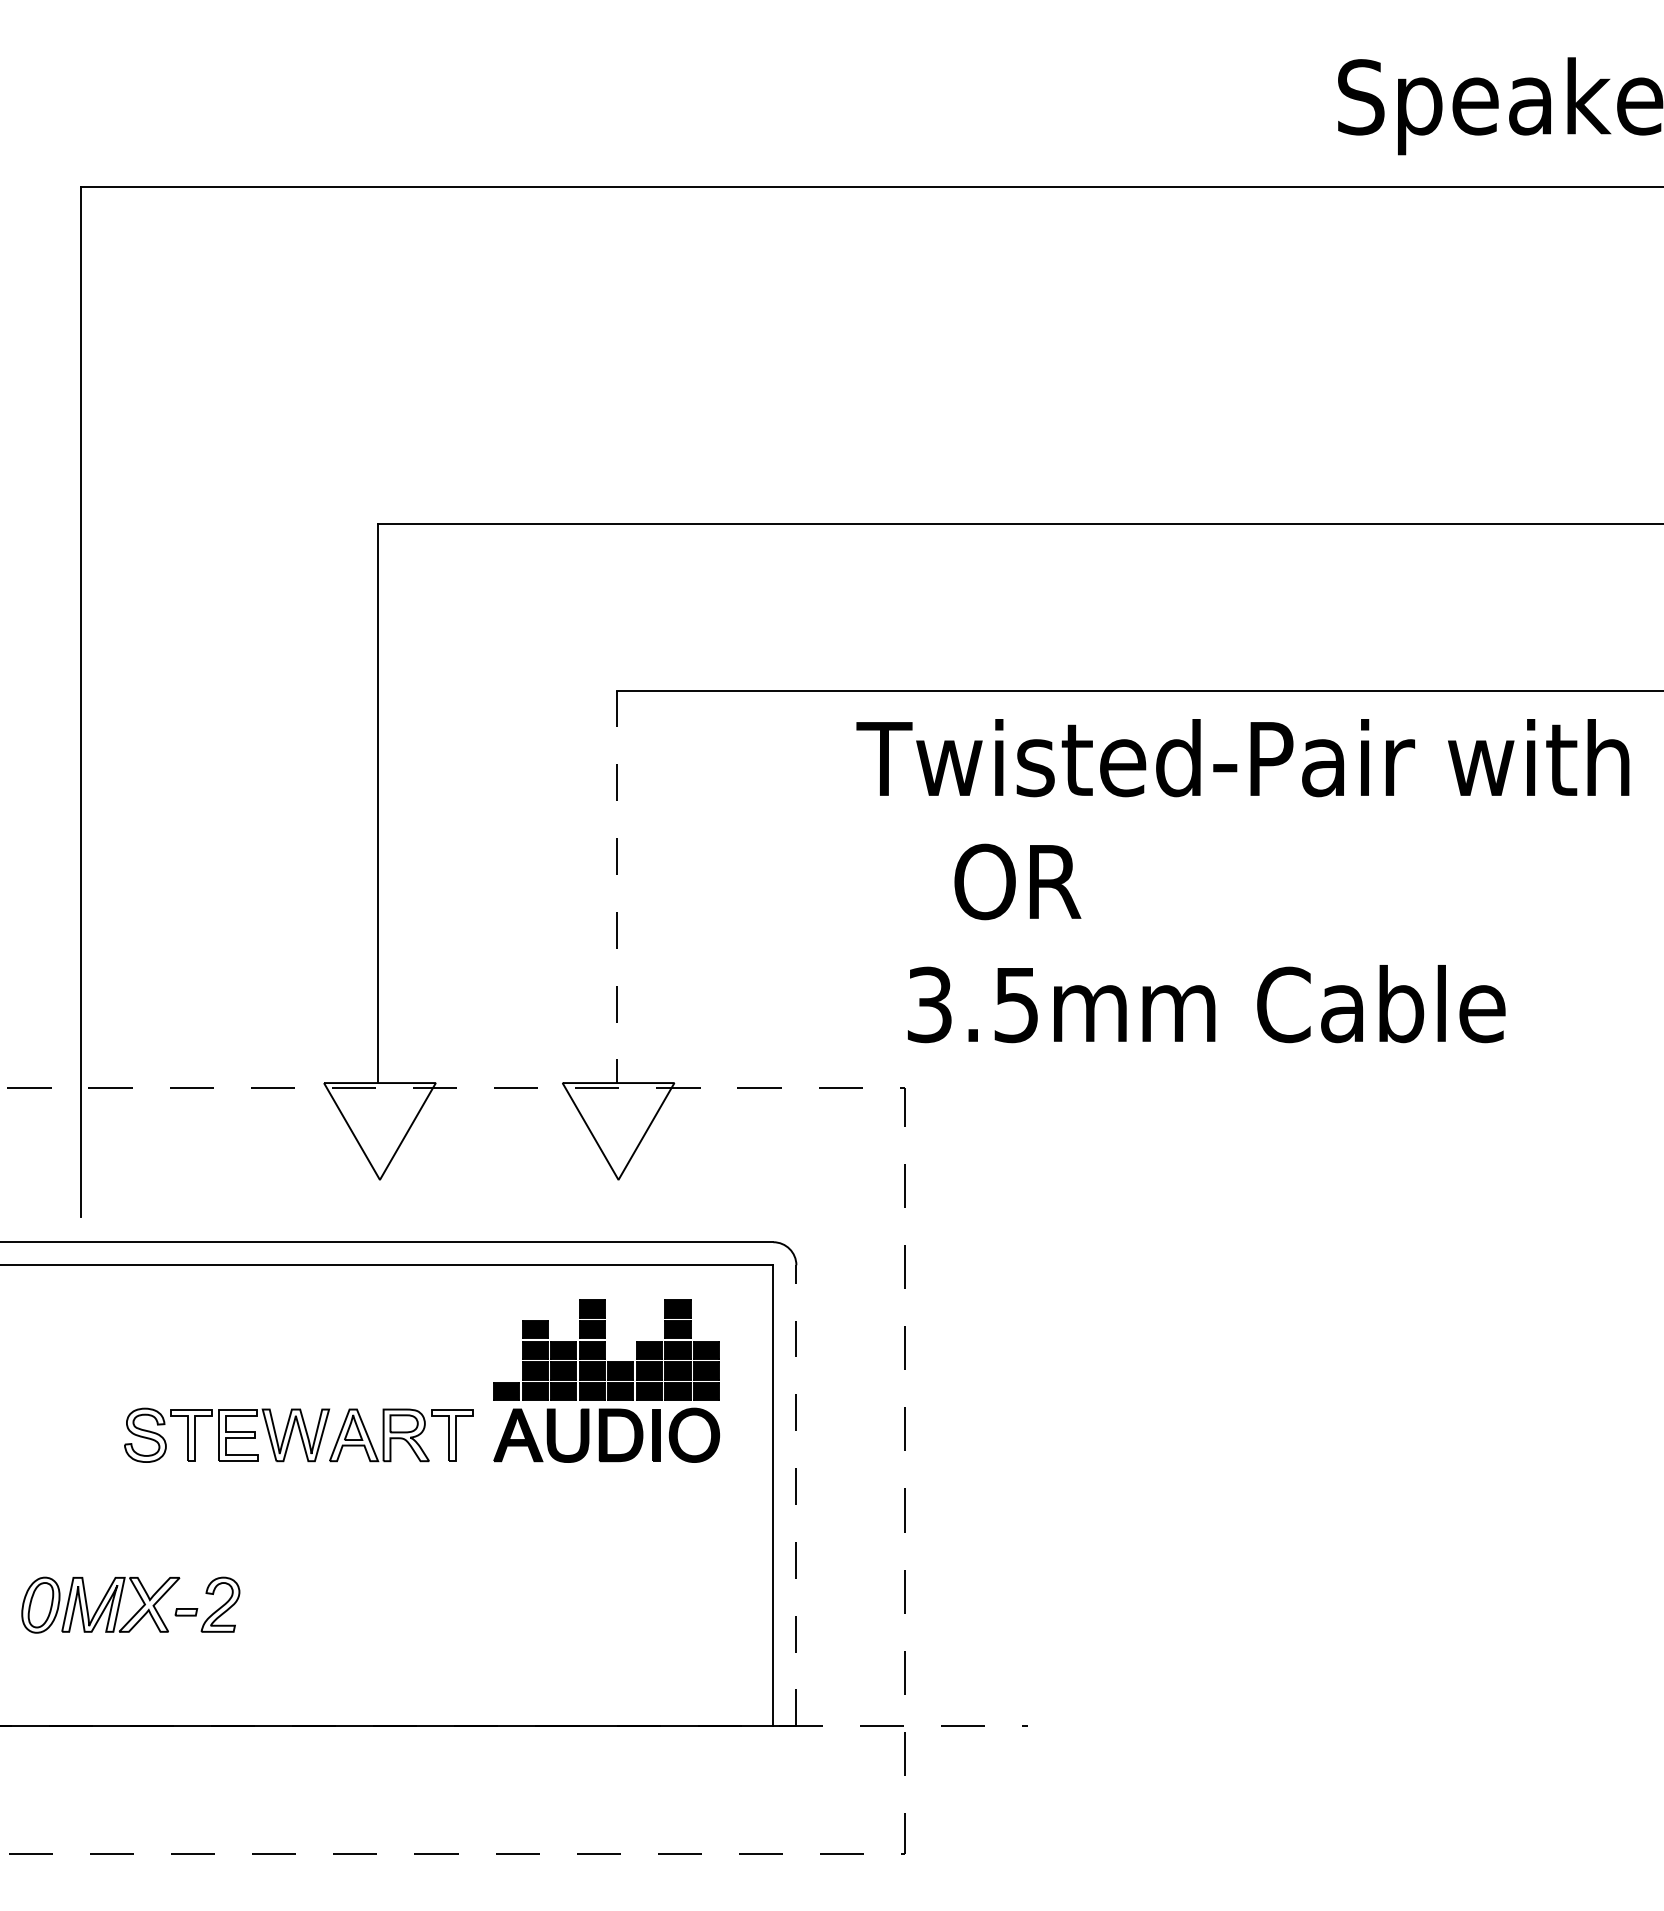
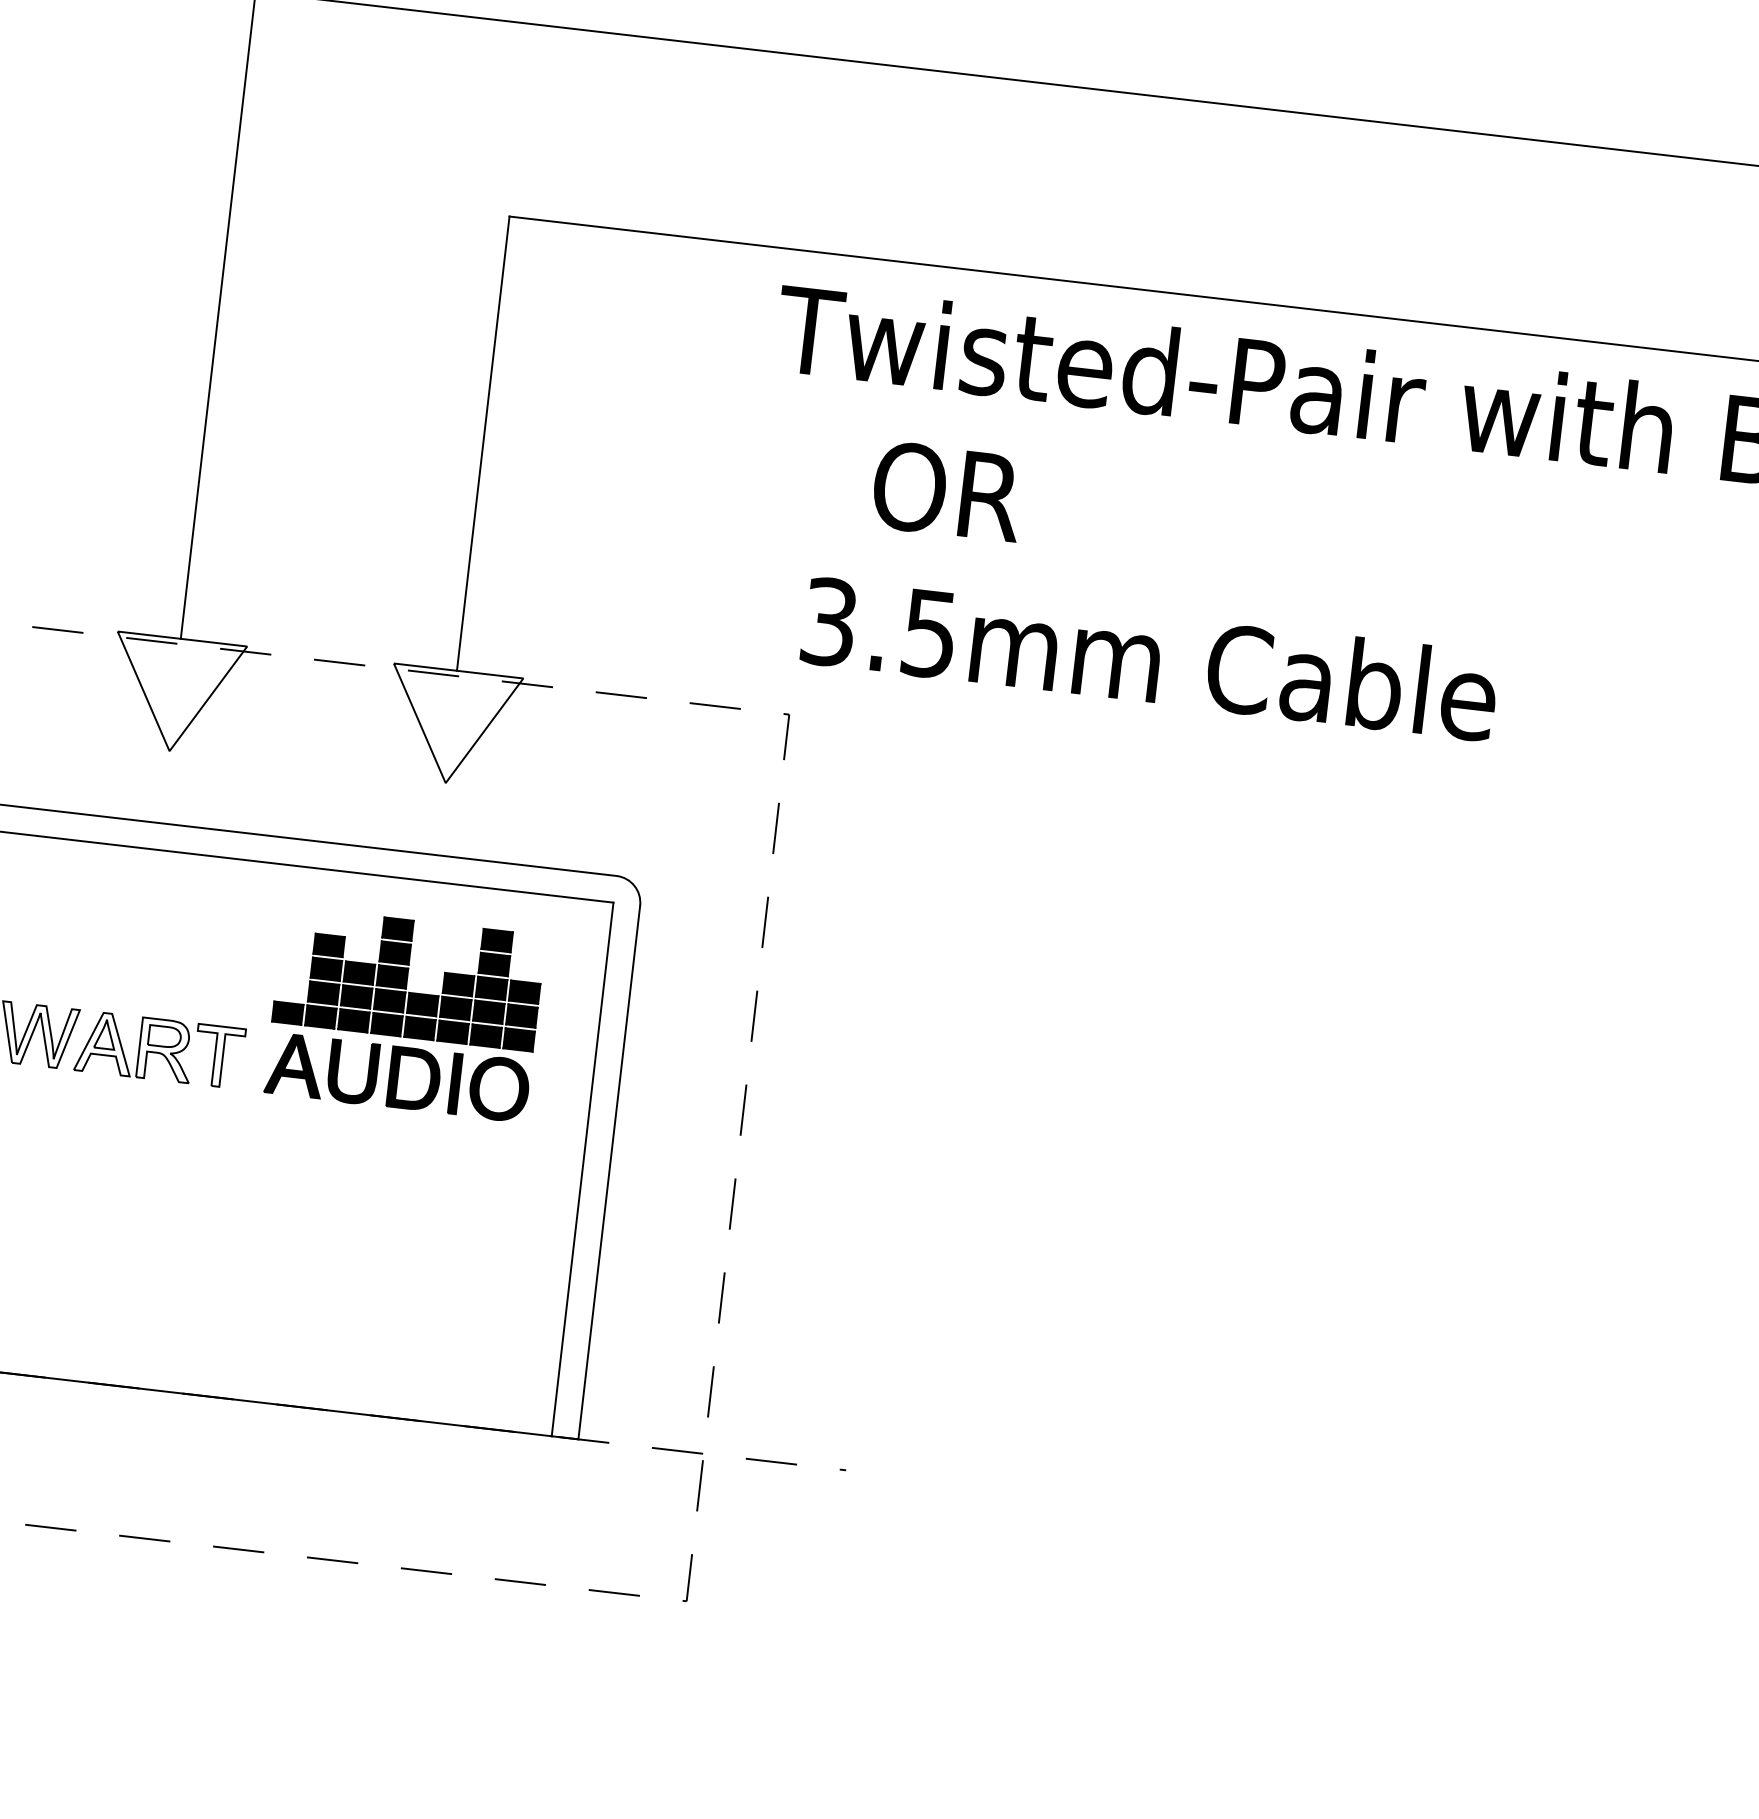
line: (617, 887) -> (483, 444), dashed -> solid
line: (796, 1495) -> (609, 1172), dashed -> solid

